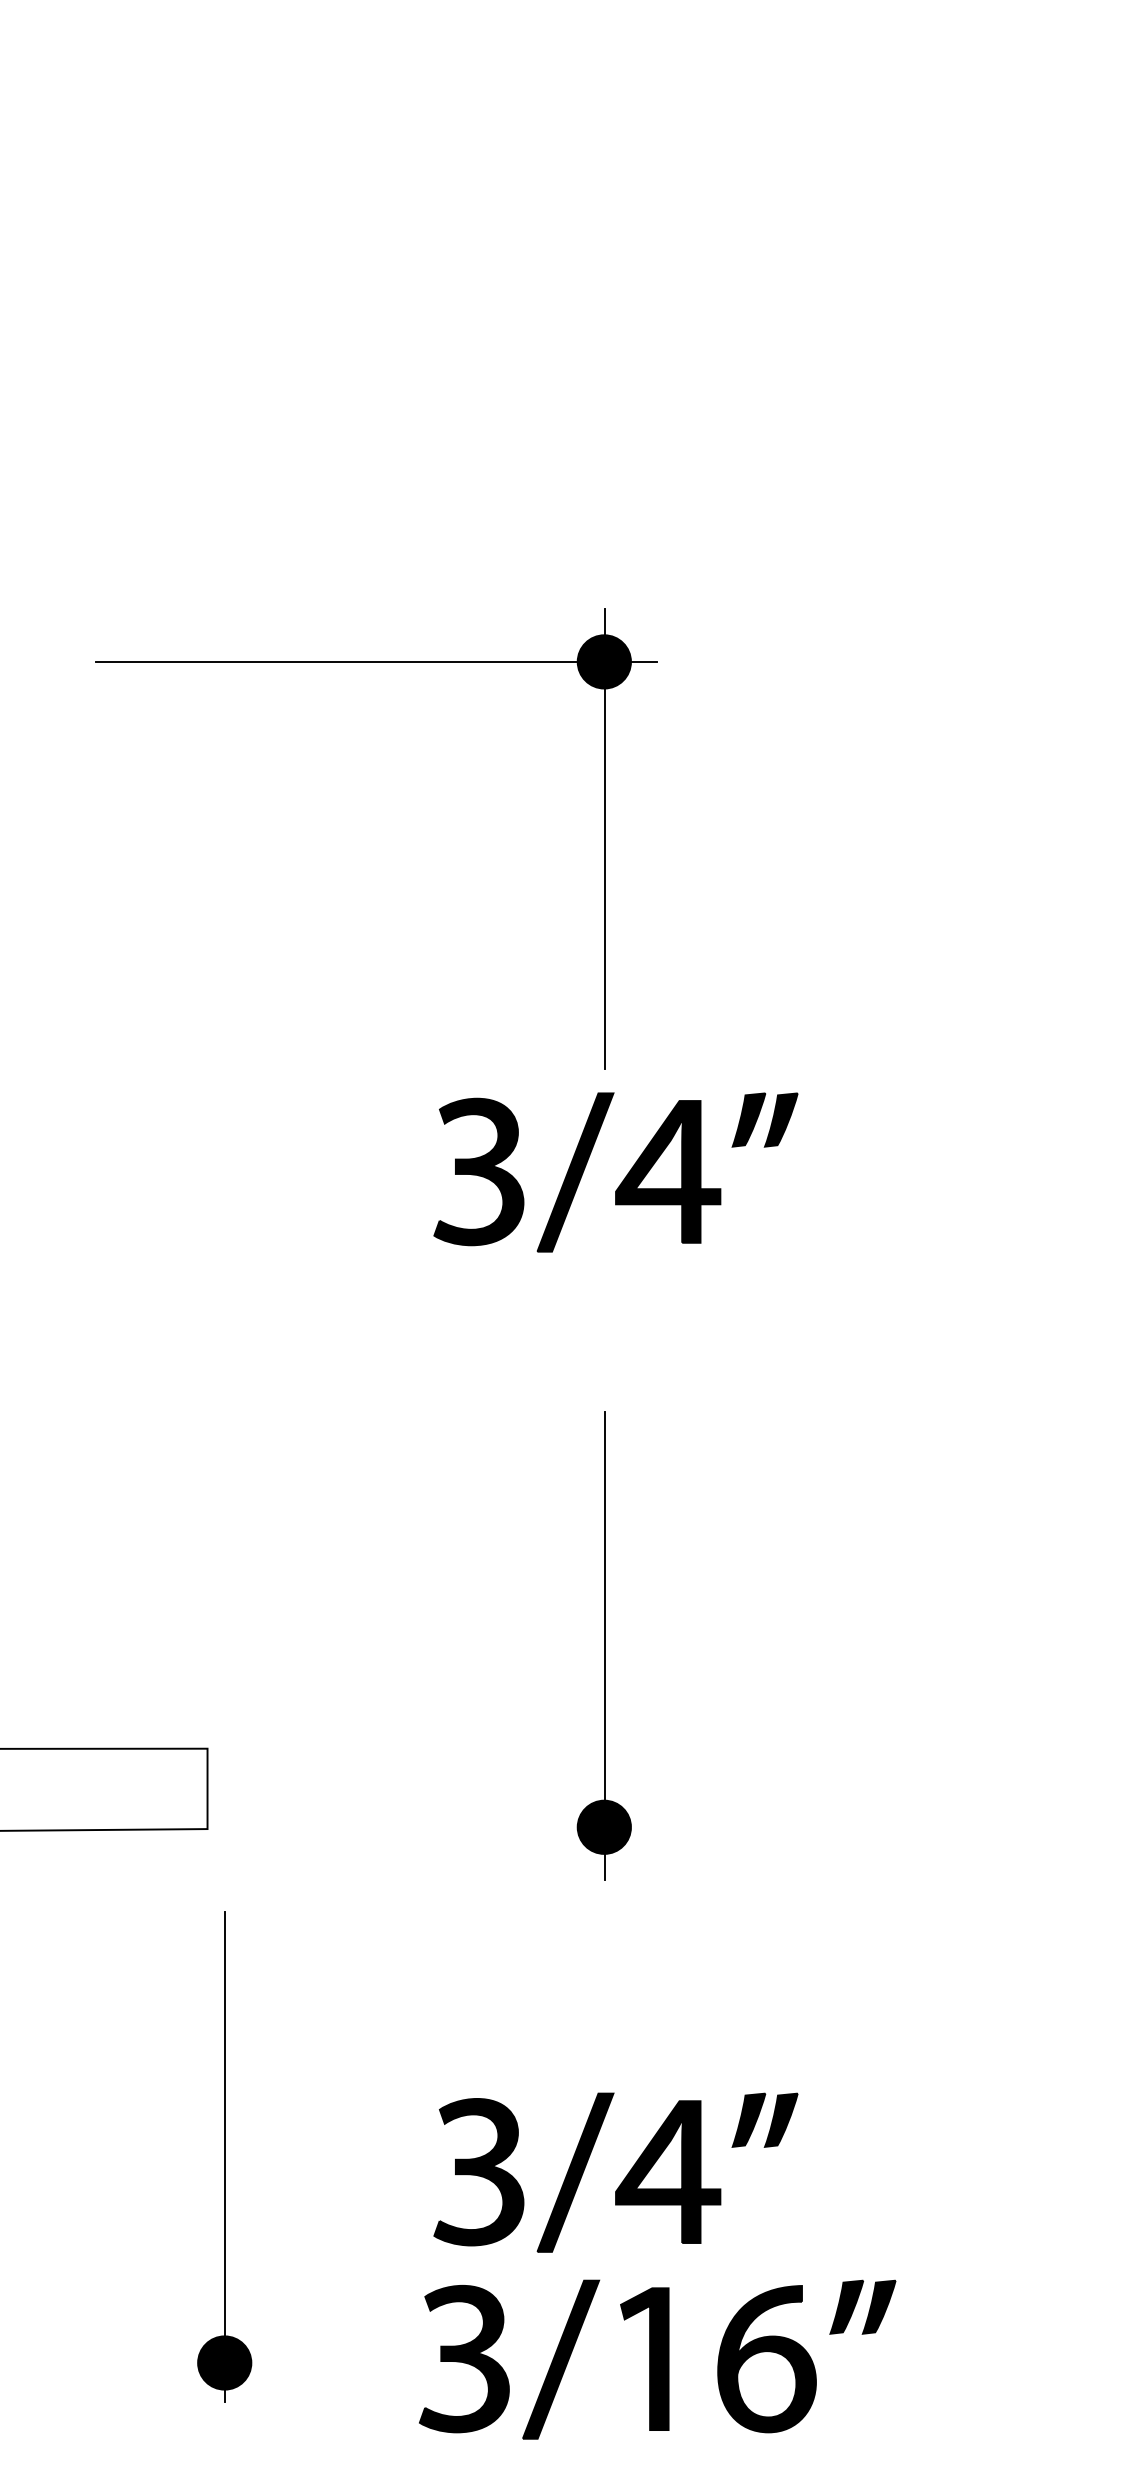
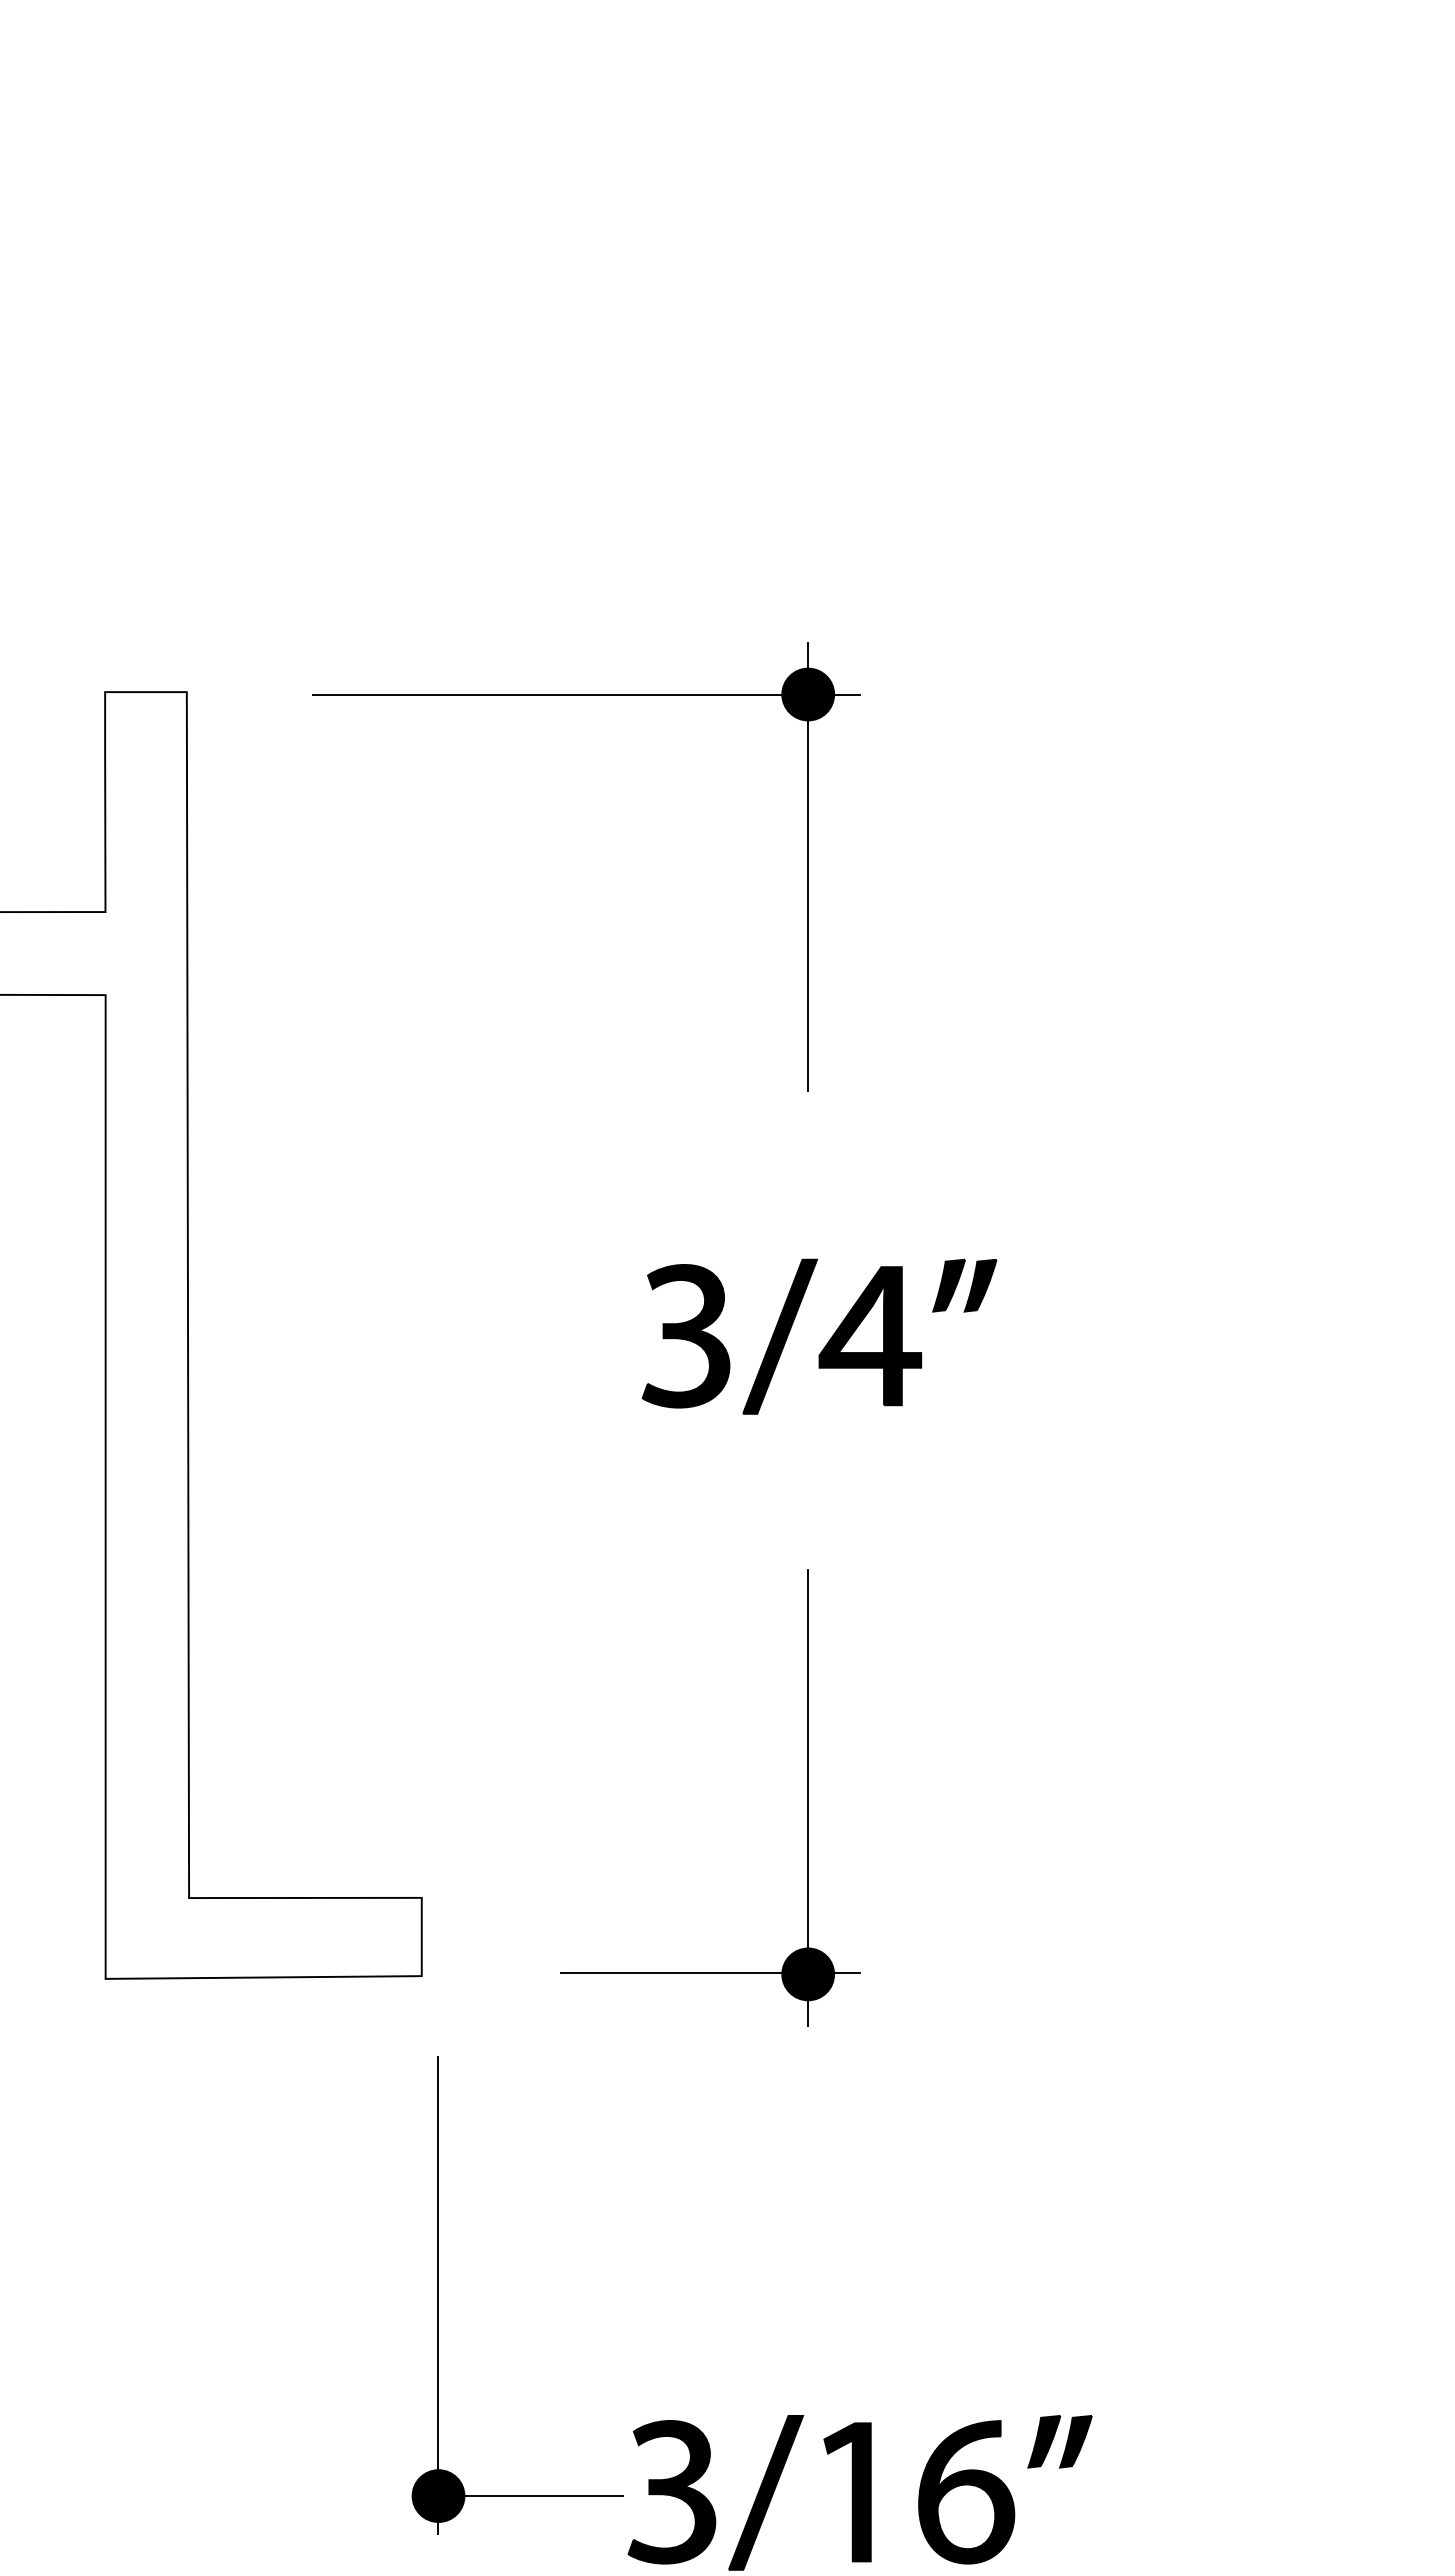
part: (376, 662) -> (586, 695), moved
line: (504, 1826) -> (710, 1973), added
part: (625, 2176) -> (828, 2314), removed
line: (320, 2363) -> (531, 2496), added

